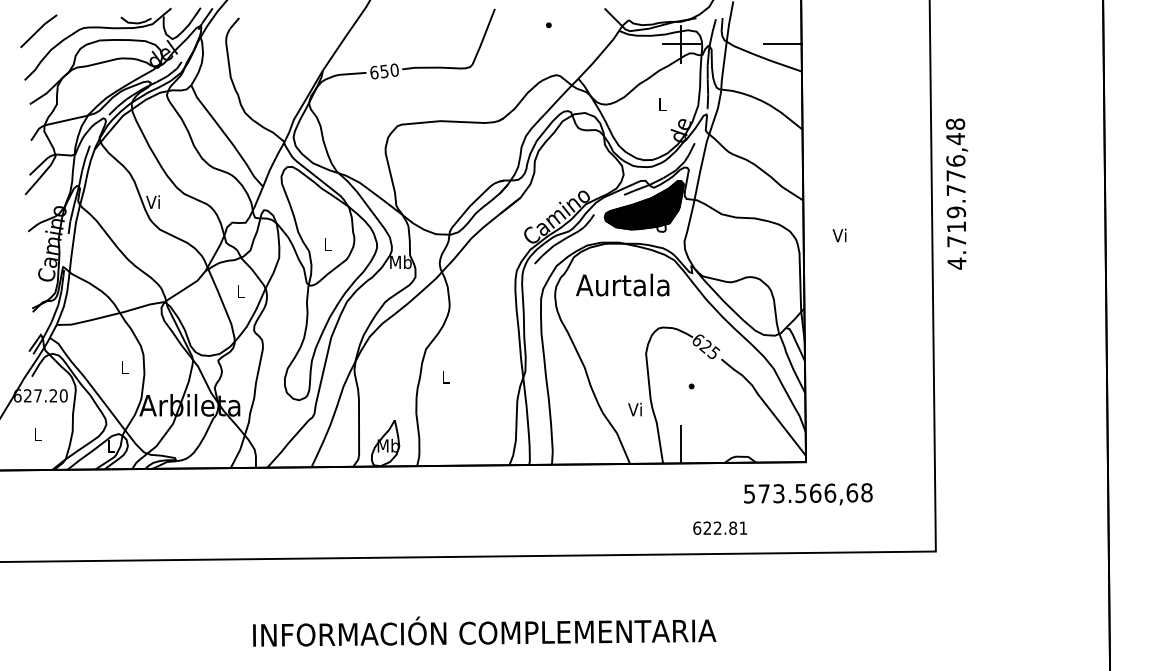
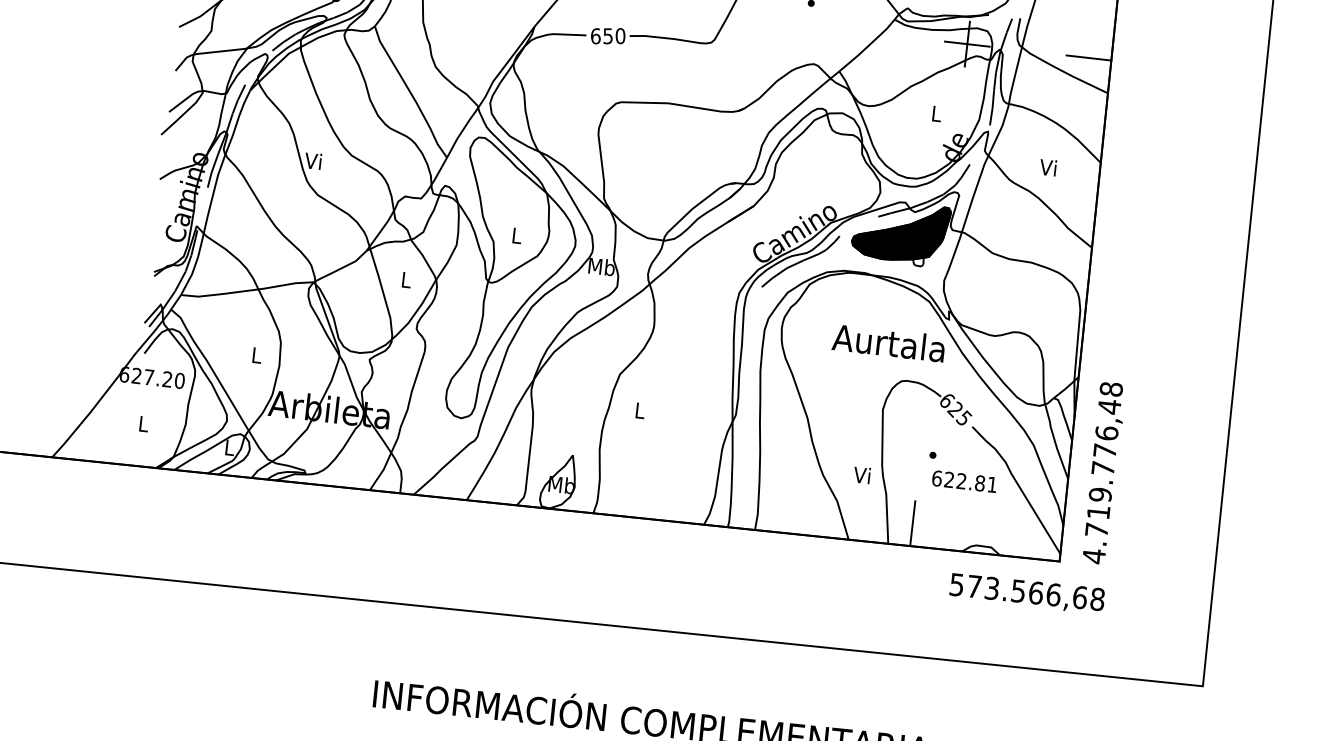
text: (956, 193) -> (1103, 472), moved
text: (839, 235) -> (1048, 167), moved
text: (622, 284) -> (888, 342), moved
text: (808, 494) -> (1027, 593), moved
text: (719, 527) -> (963, 480), moved

